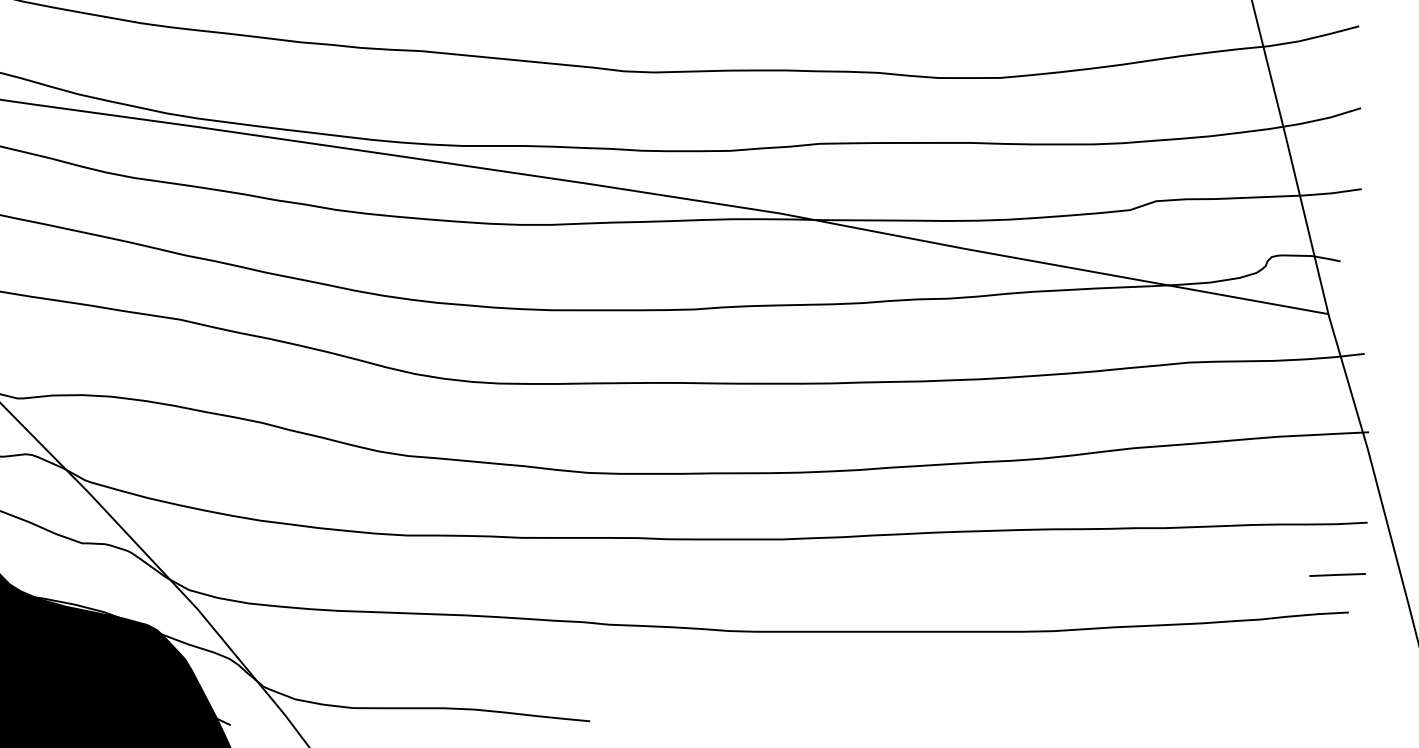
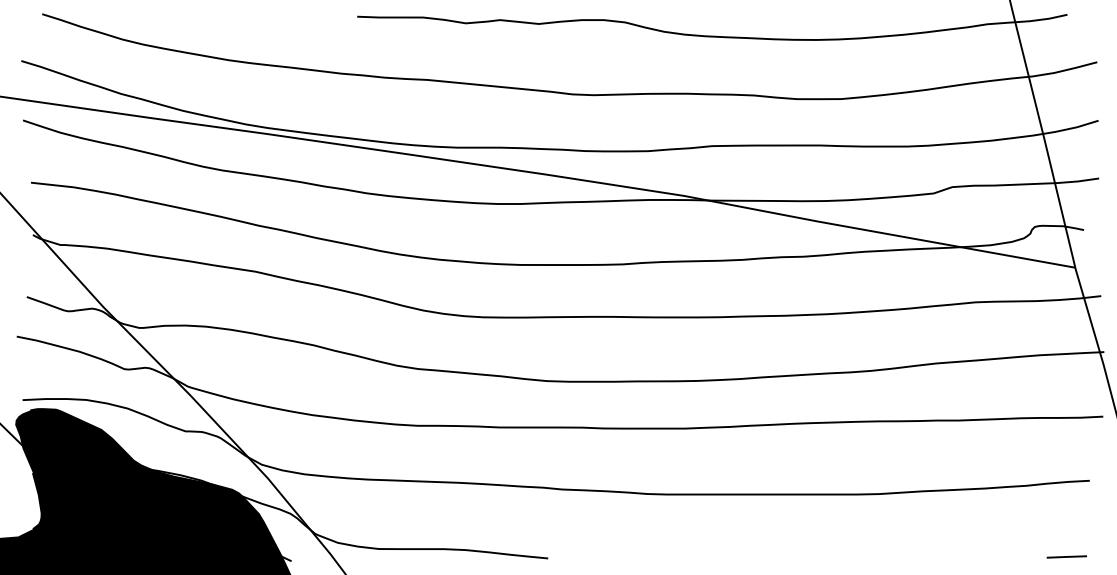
line: (1337, 574) -> (1066, 556), moved

